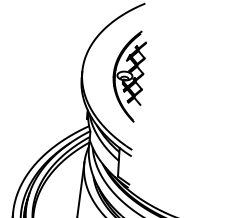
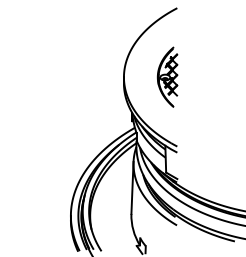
part: (128, 74) -> (167, 76), size x0.7

